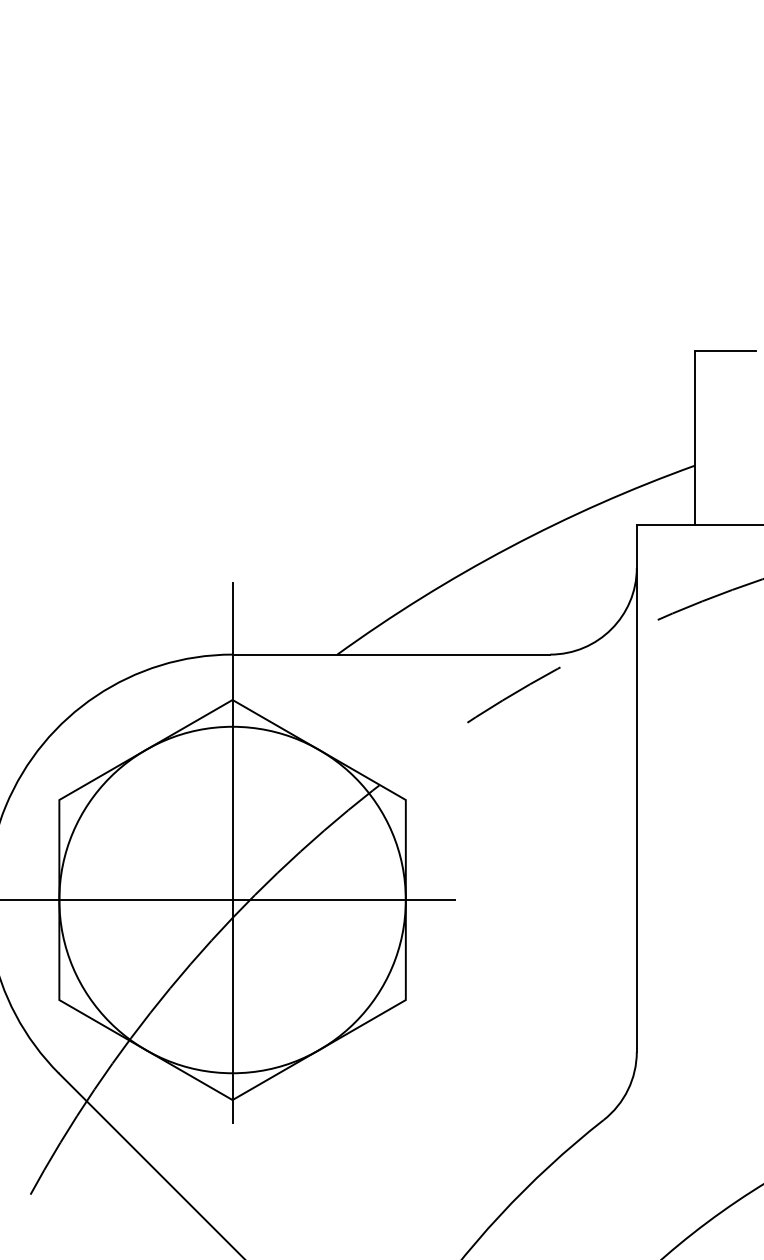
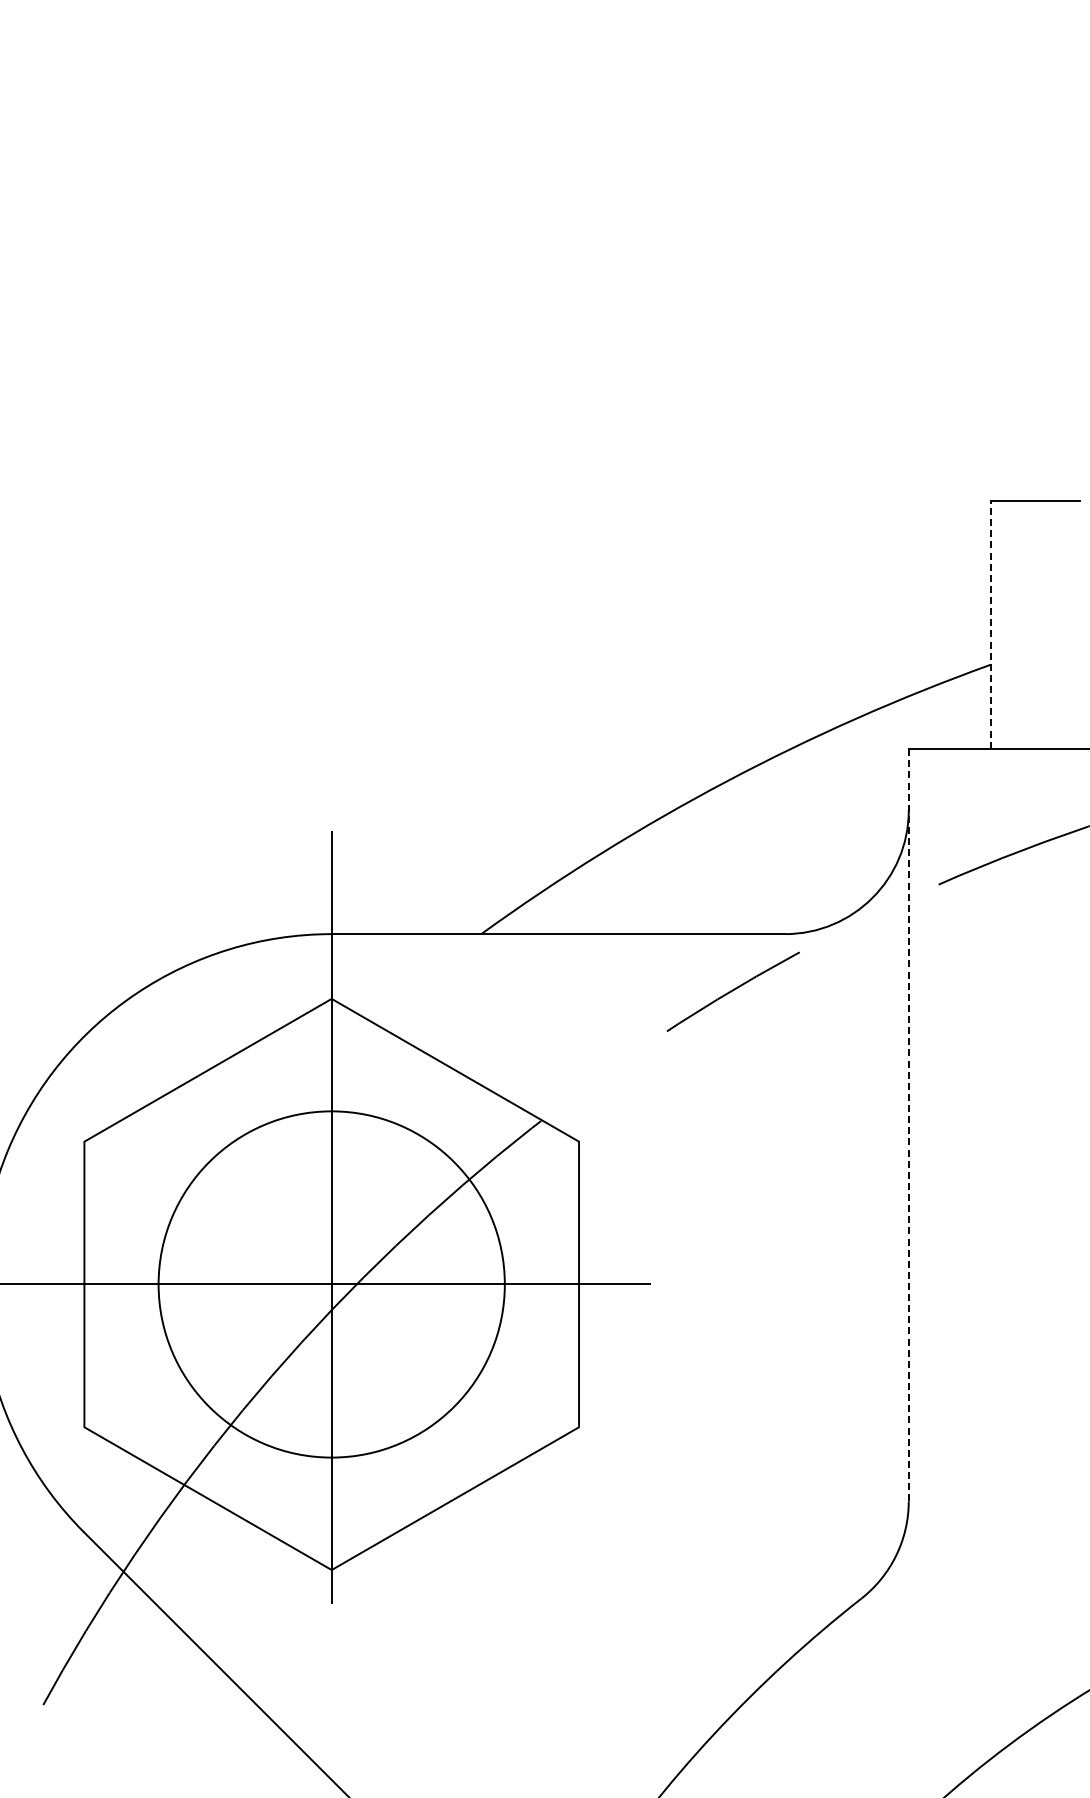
line: (694, 438) -> (991, 625), solid -> dashed
line: (636, 787) -> (908, 1124), solid -> dashed
circle: (232, 900) -> (331, 1284), size x0.7

